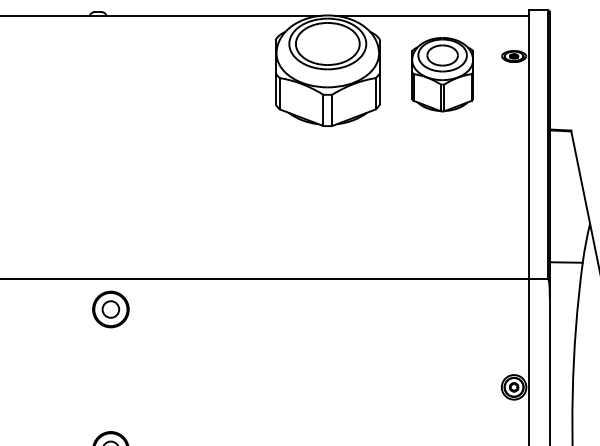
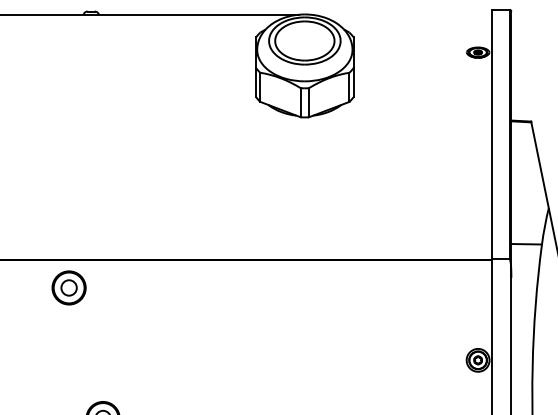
line: (431, 15) -> (401, 14), removed
part: (442, 74) -> (411, 69), removed
part: (110, 309) -> (68, 287), moved

